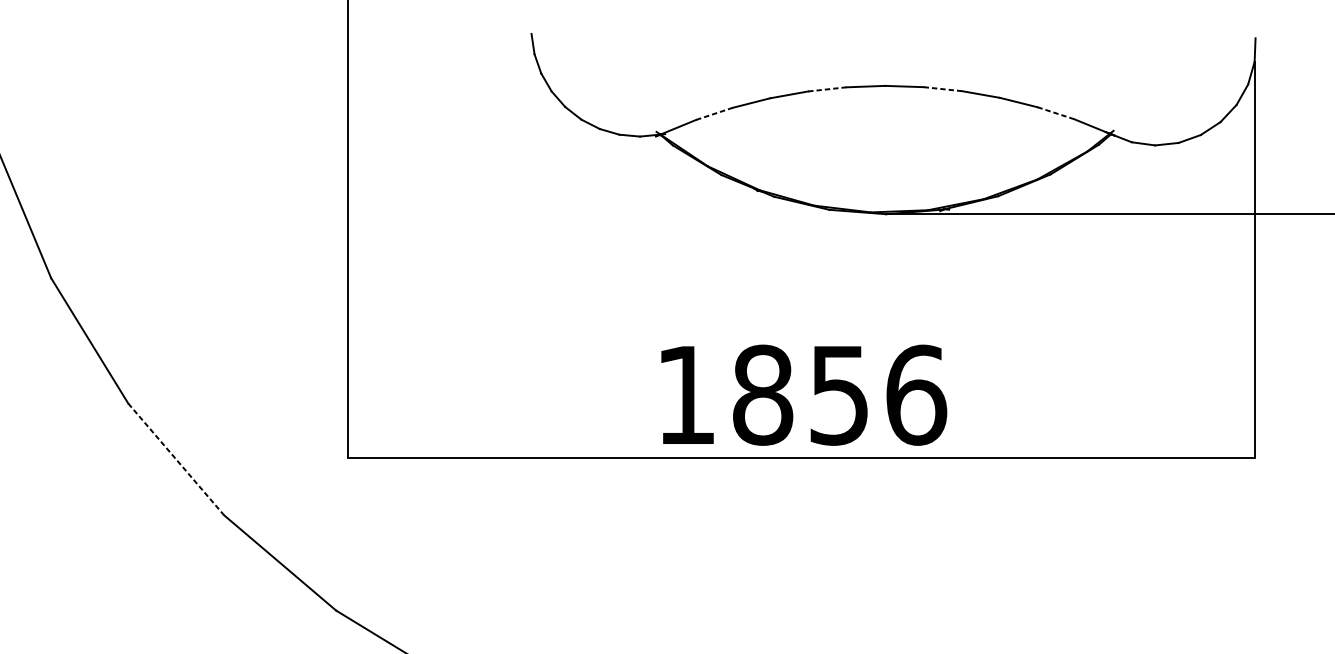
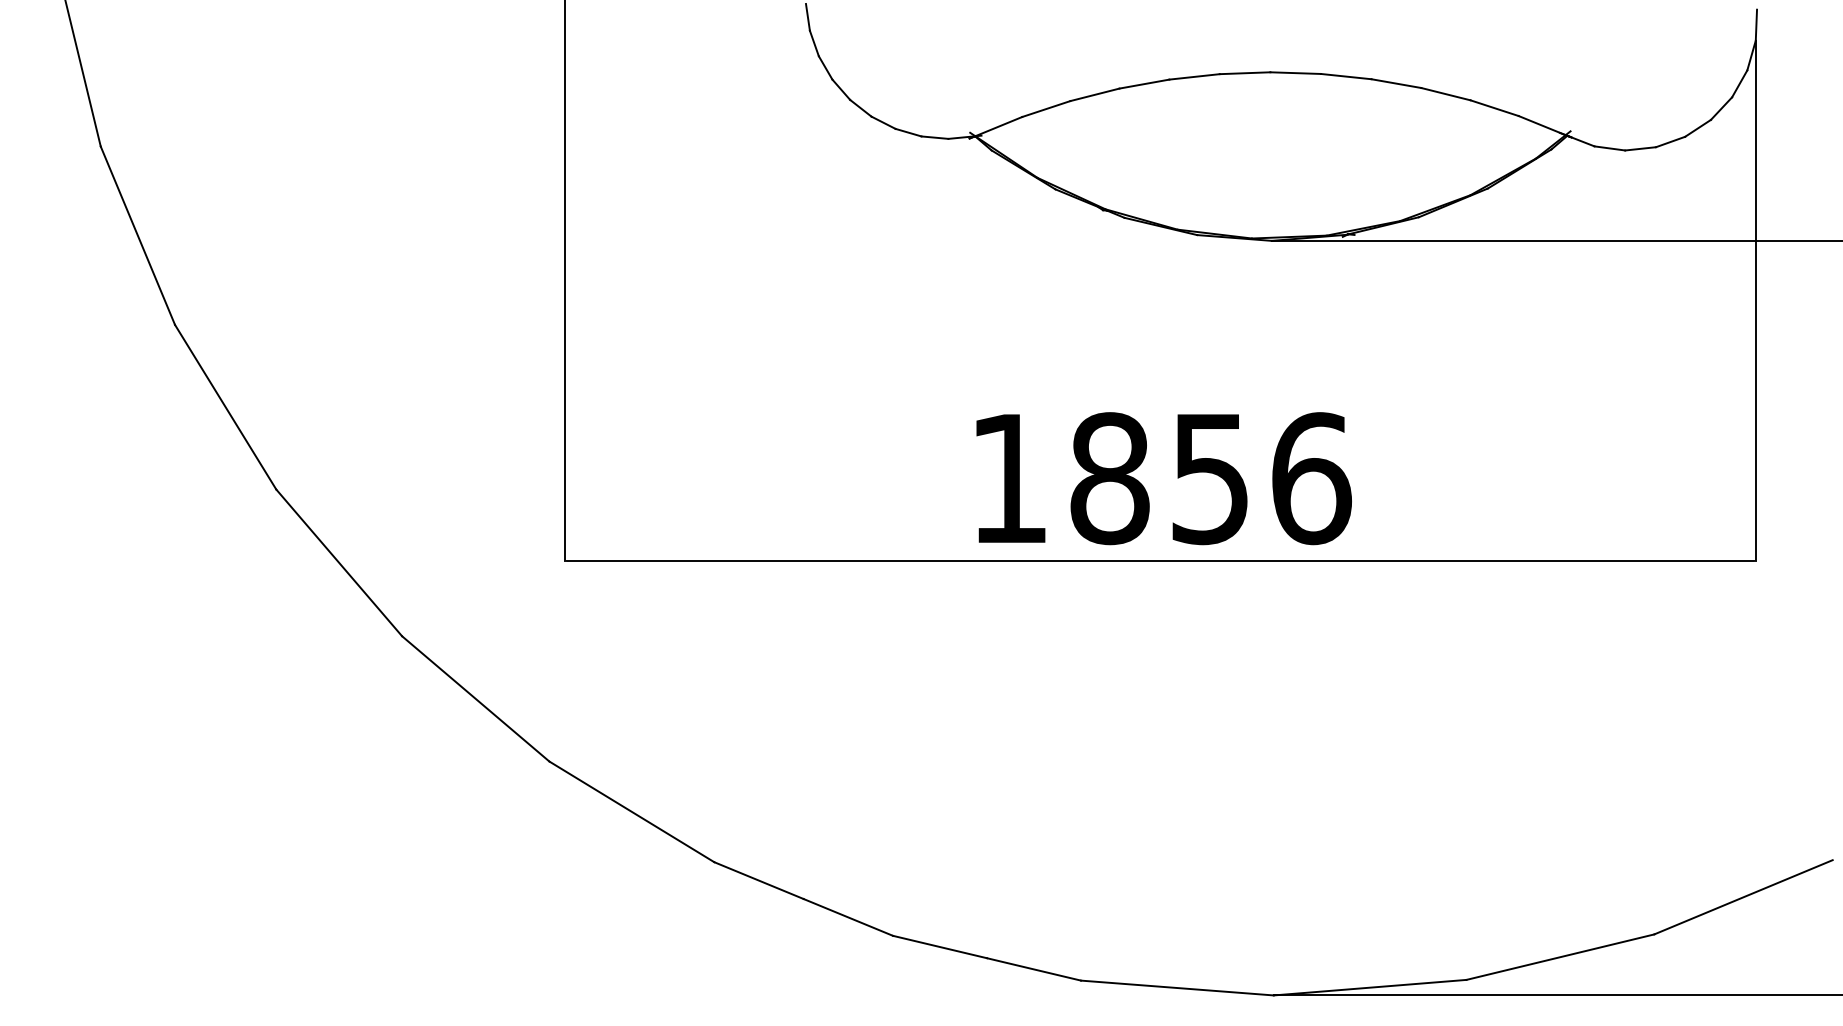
line: (828, 89) -> (1195, 76), dashed -> solid
line: (943, 89) -> (1346, 76), dashed -> solid
line: (714, 113) -> (1046, 108), dashed -> solid
line: (1056, 113) -> (1495, 108), dashed -> solid
line: (176, 459) -> (339, 562), dashed -> solid

